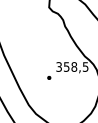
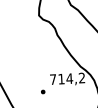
text: (72, 66) -> (67, 78), 358,5 -> 714,2

